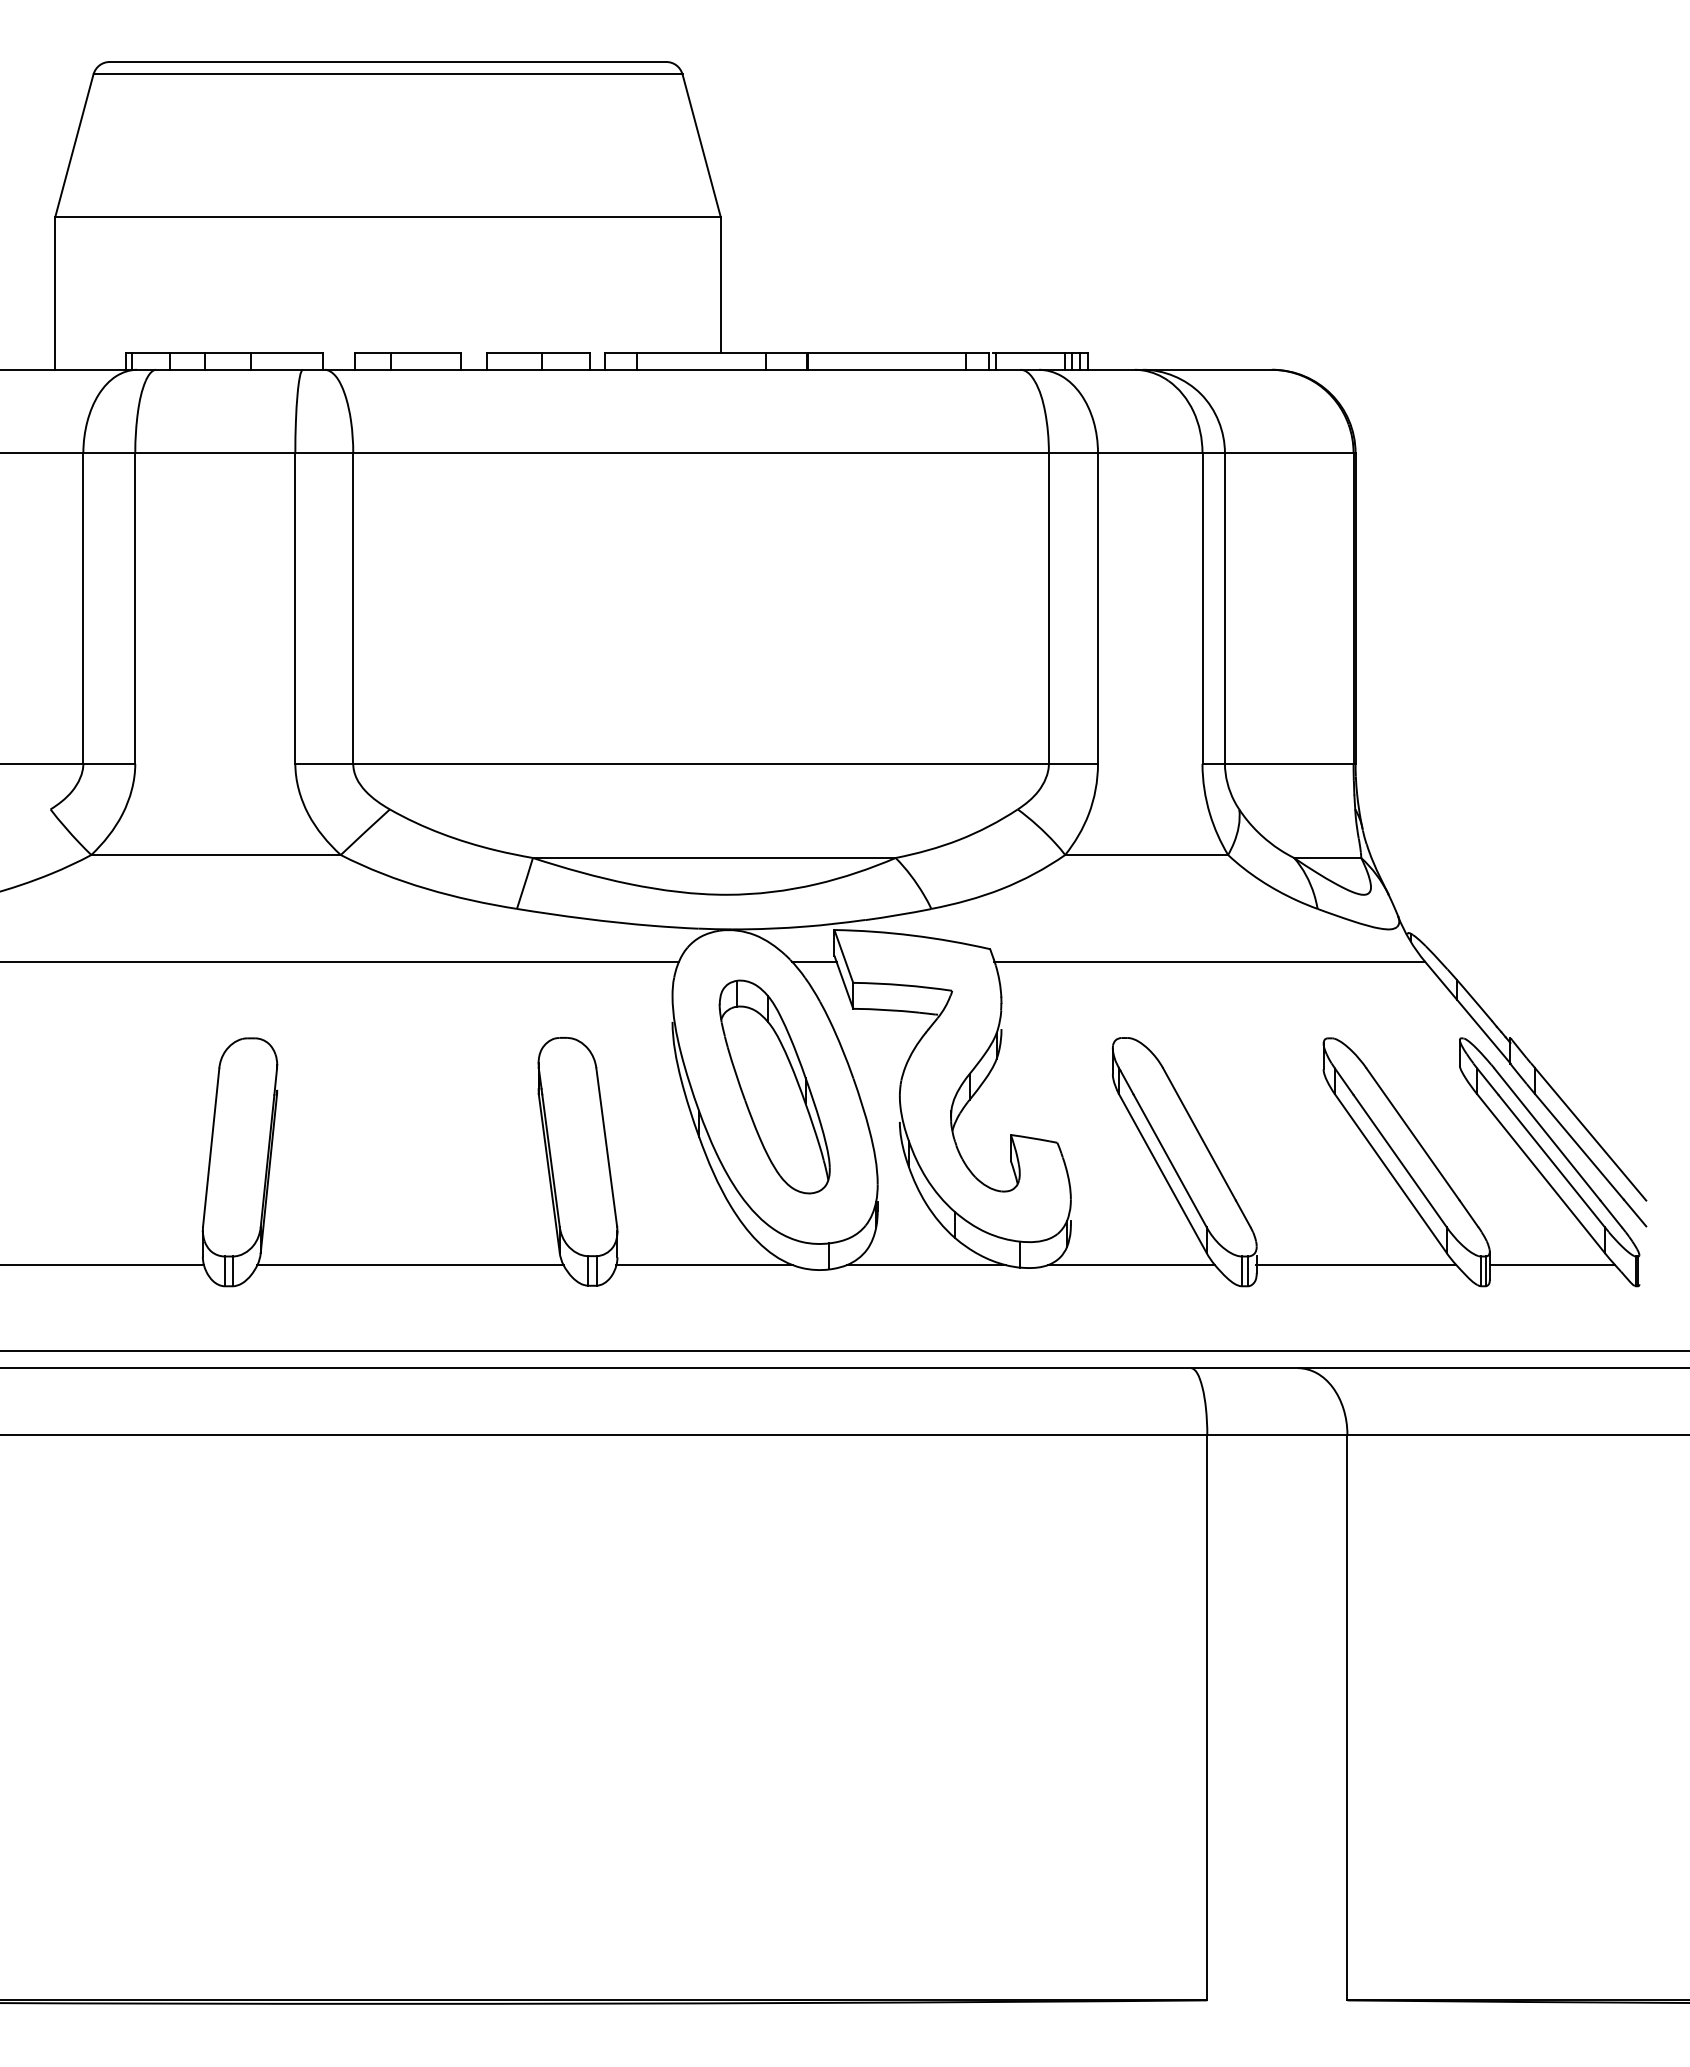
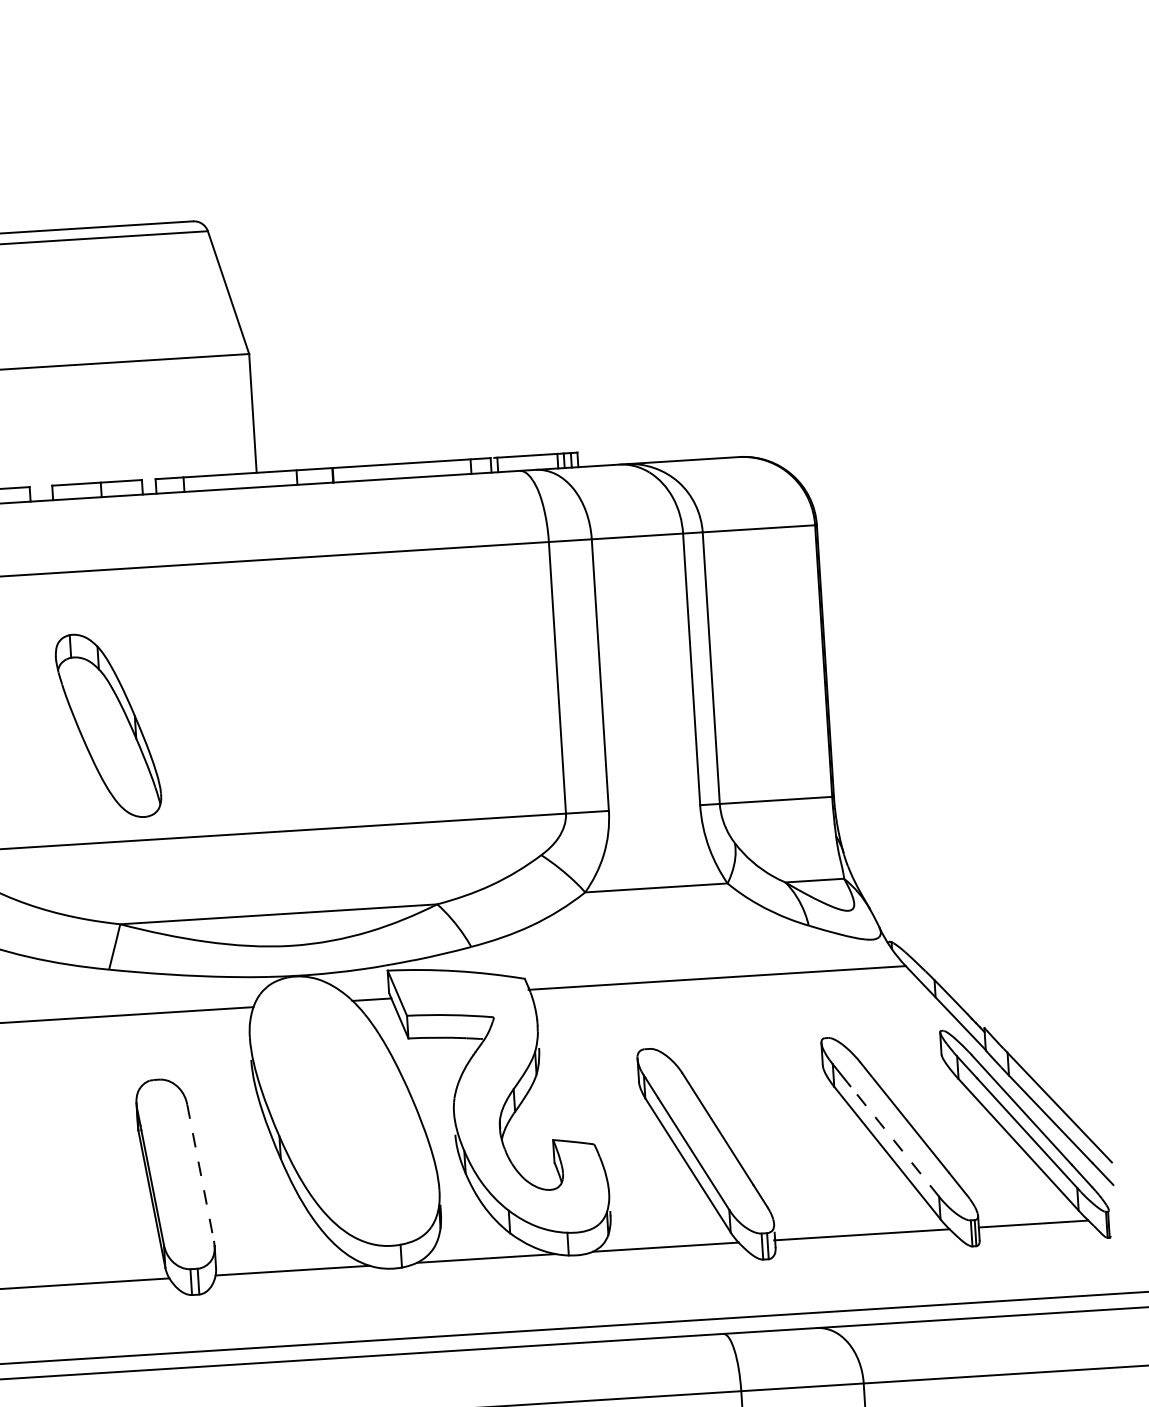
part: (774, 1086) -> (108, 725), moved
line: (606, 1147) -> (200, 1173), solid -> dashed
line: (1400, 1161) -> (895, 1141), solid -> dashed

